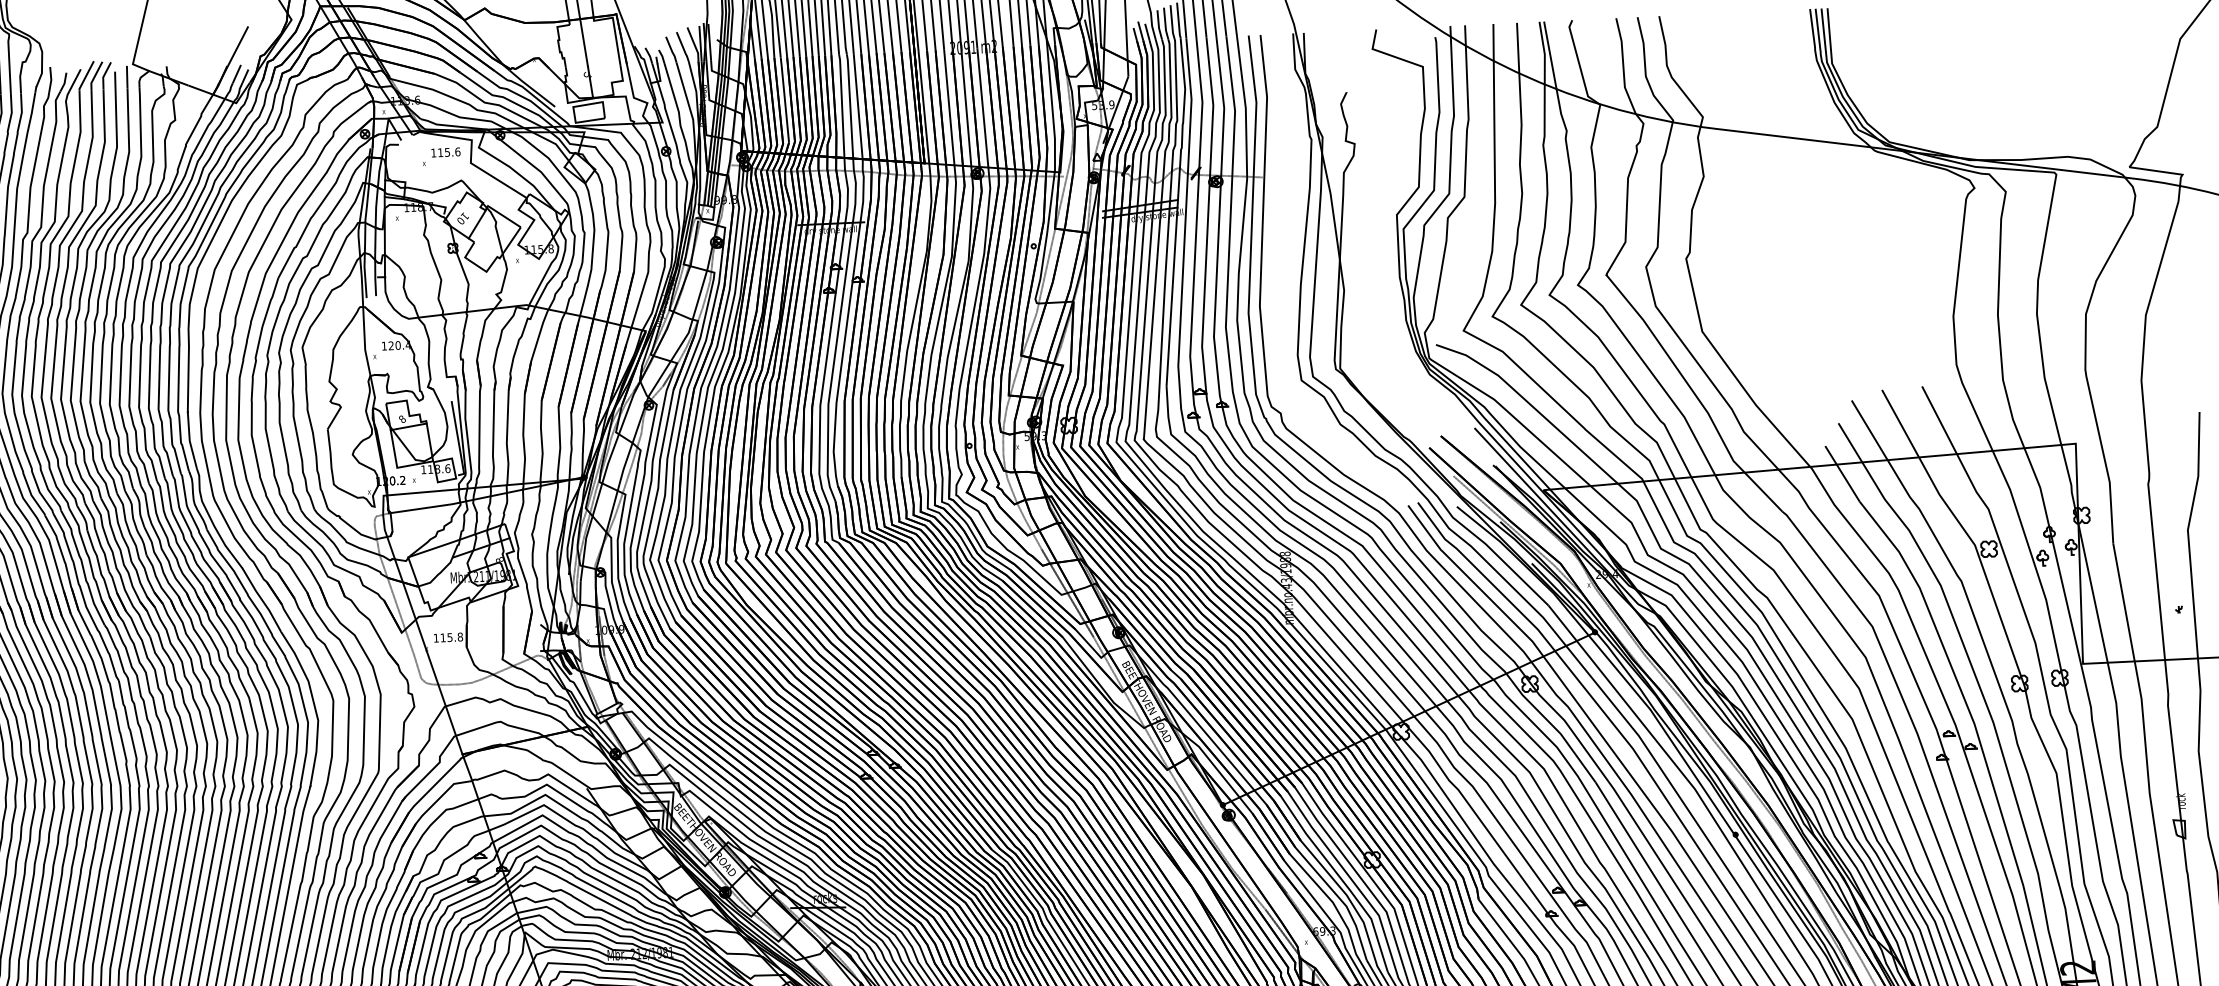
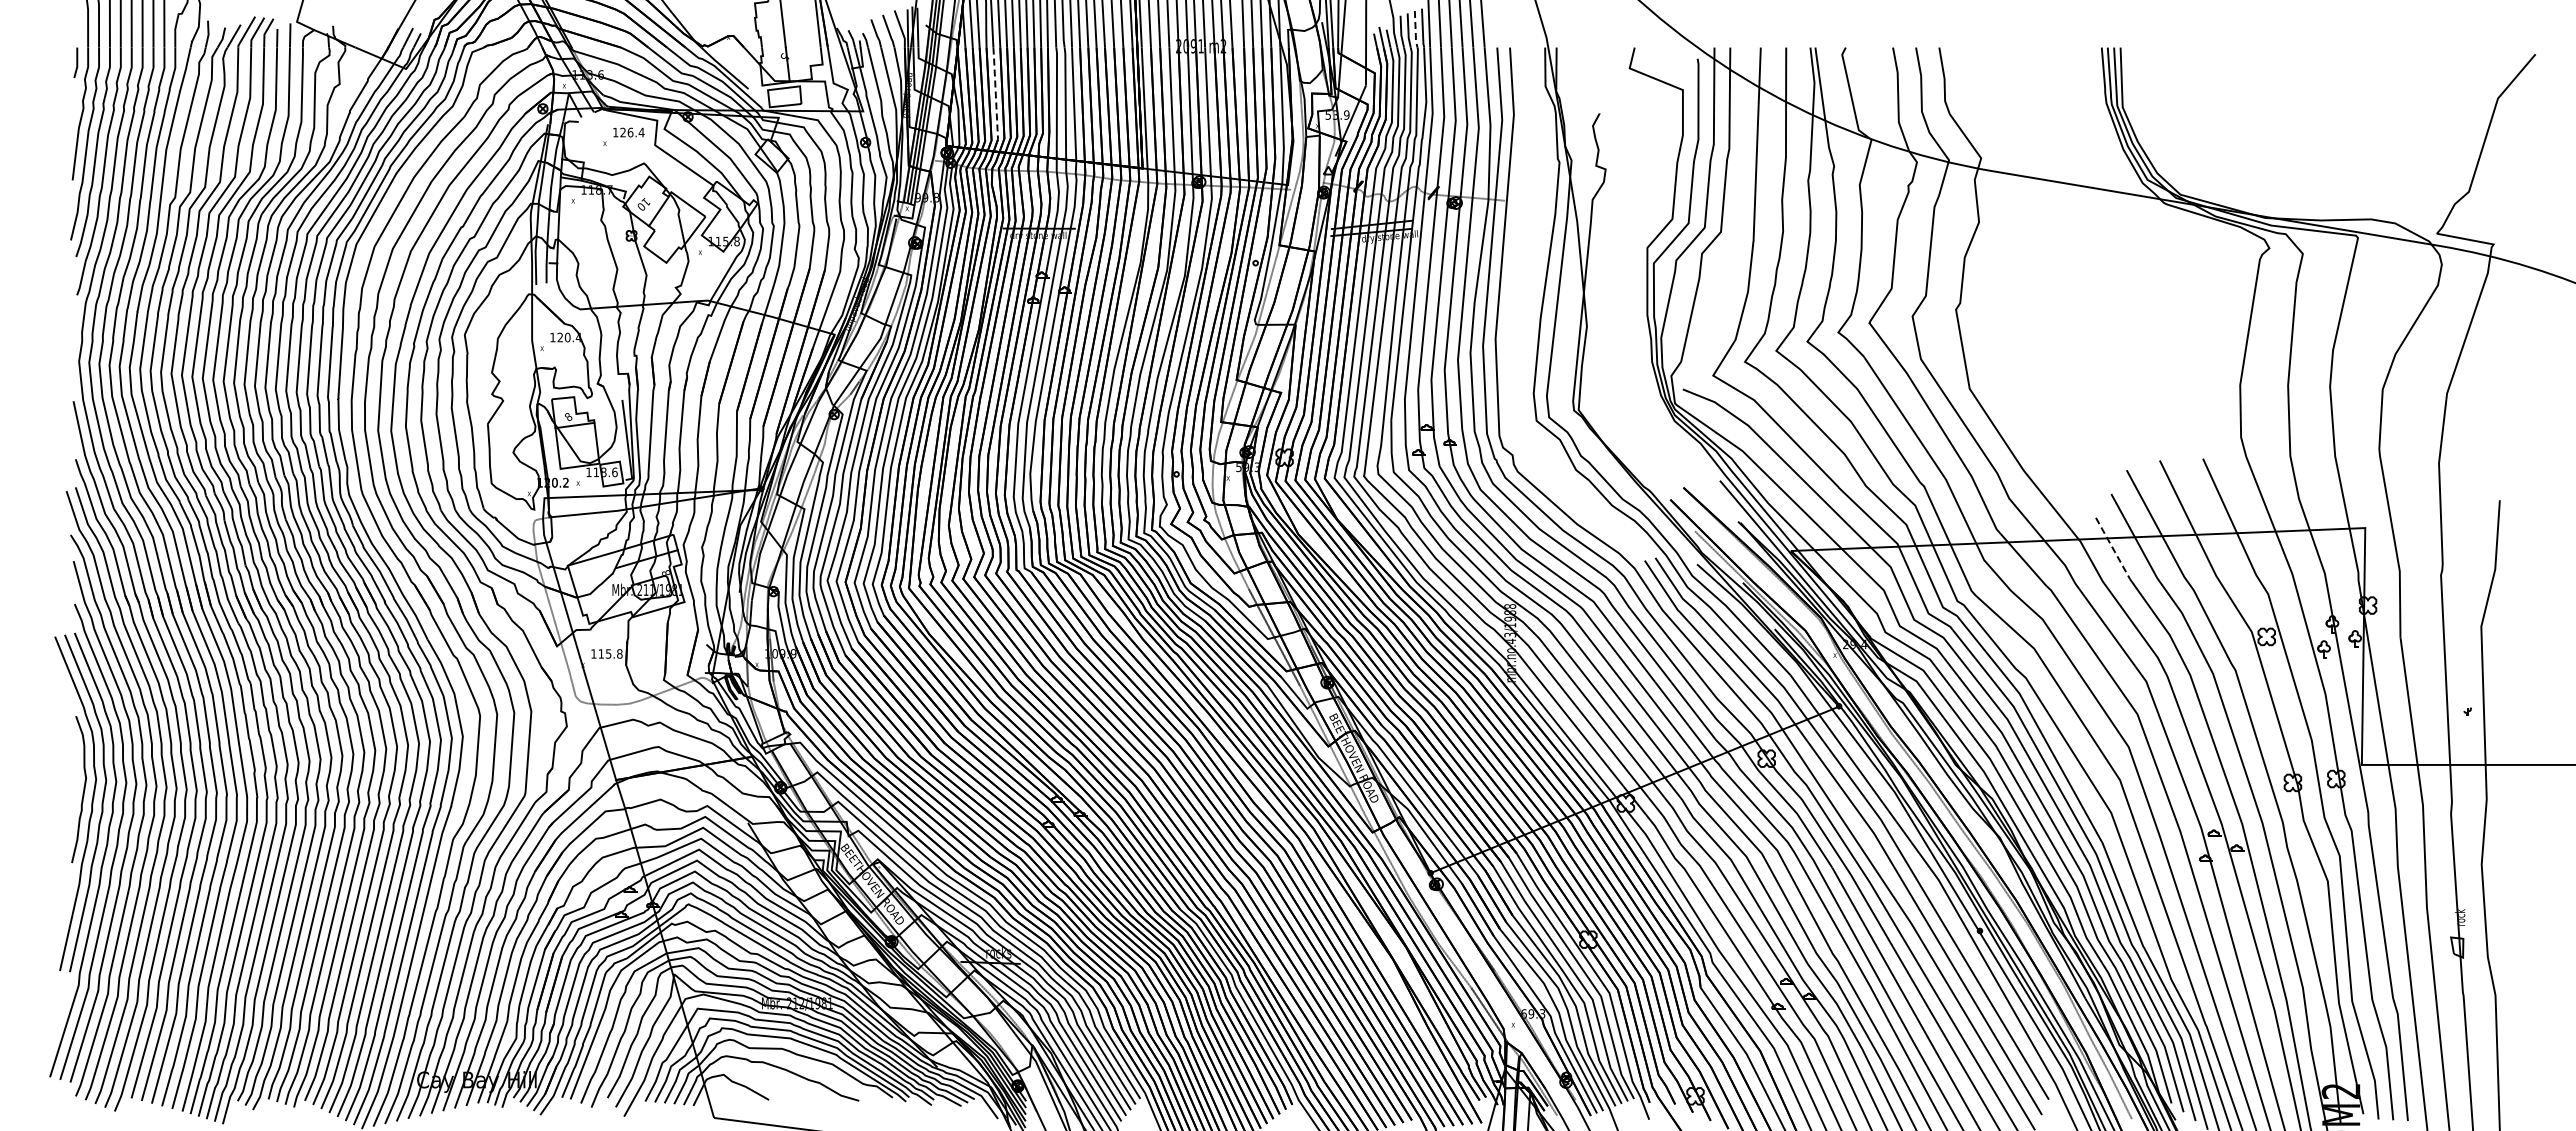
line: (1171, 23) -> (1415, 30), solid -> dashed
line: (784, 99) -> (995, 92), solid -> dashed
text: (449, 152) -> (632, 132), 115.6 -> 126.4
line: (1842, 474) -> (2113, 549), solid -> dashed

